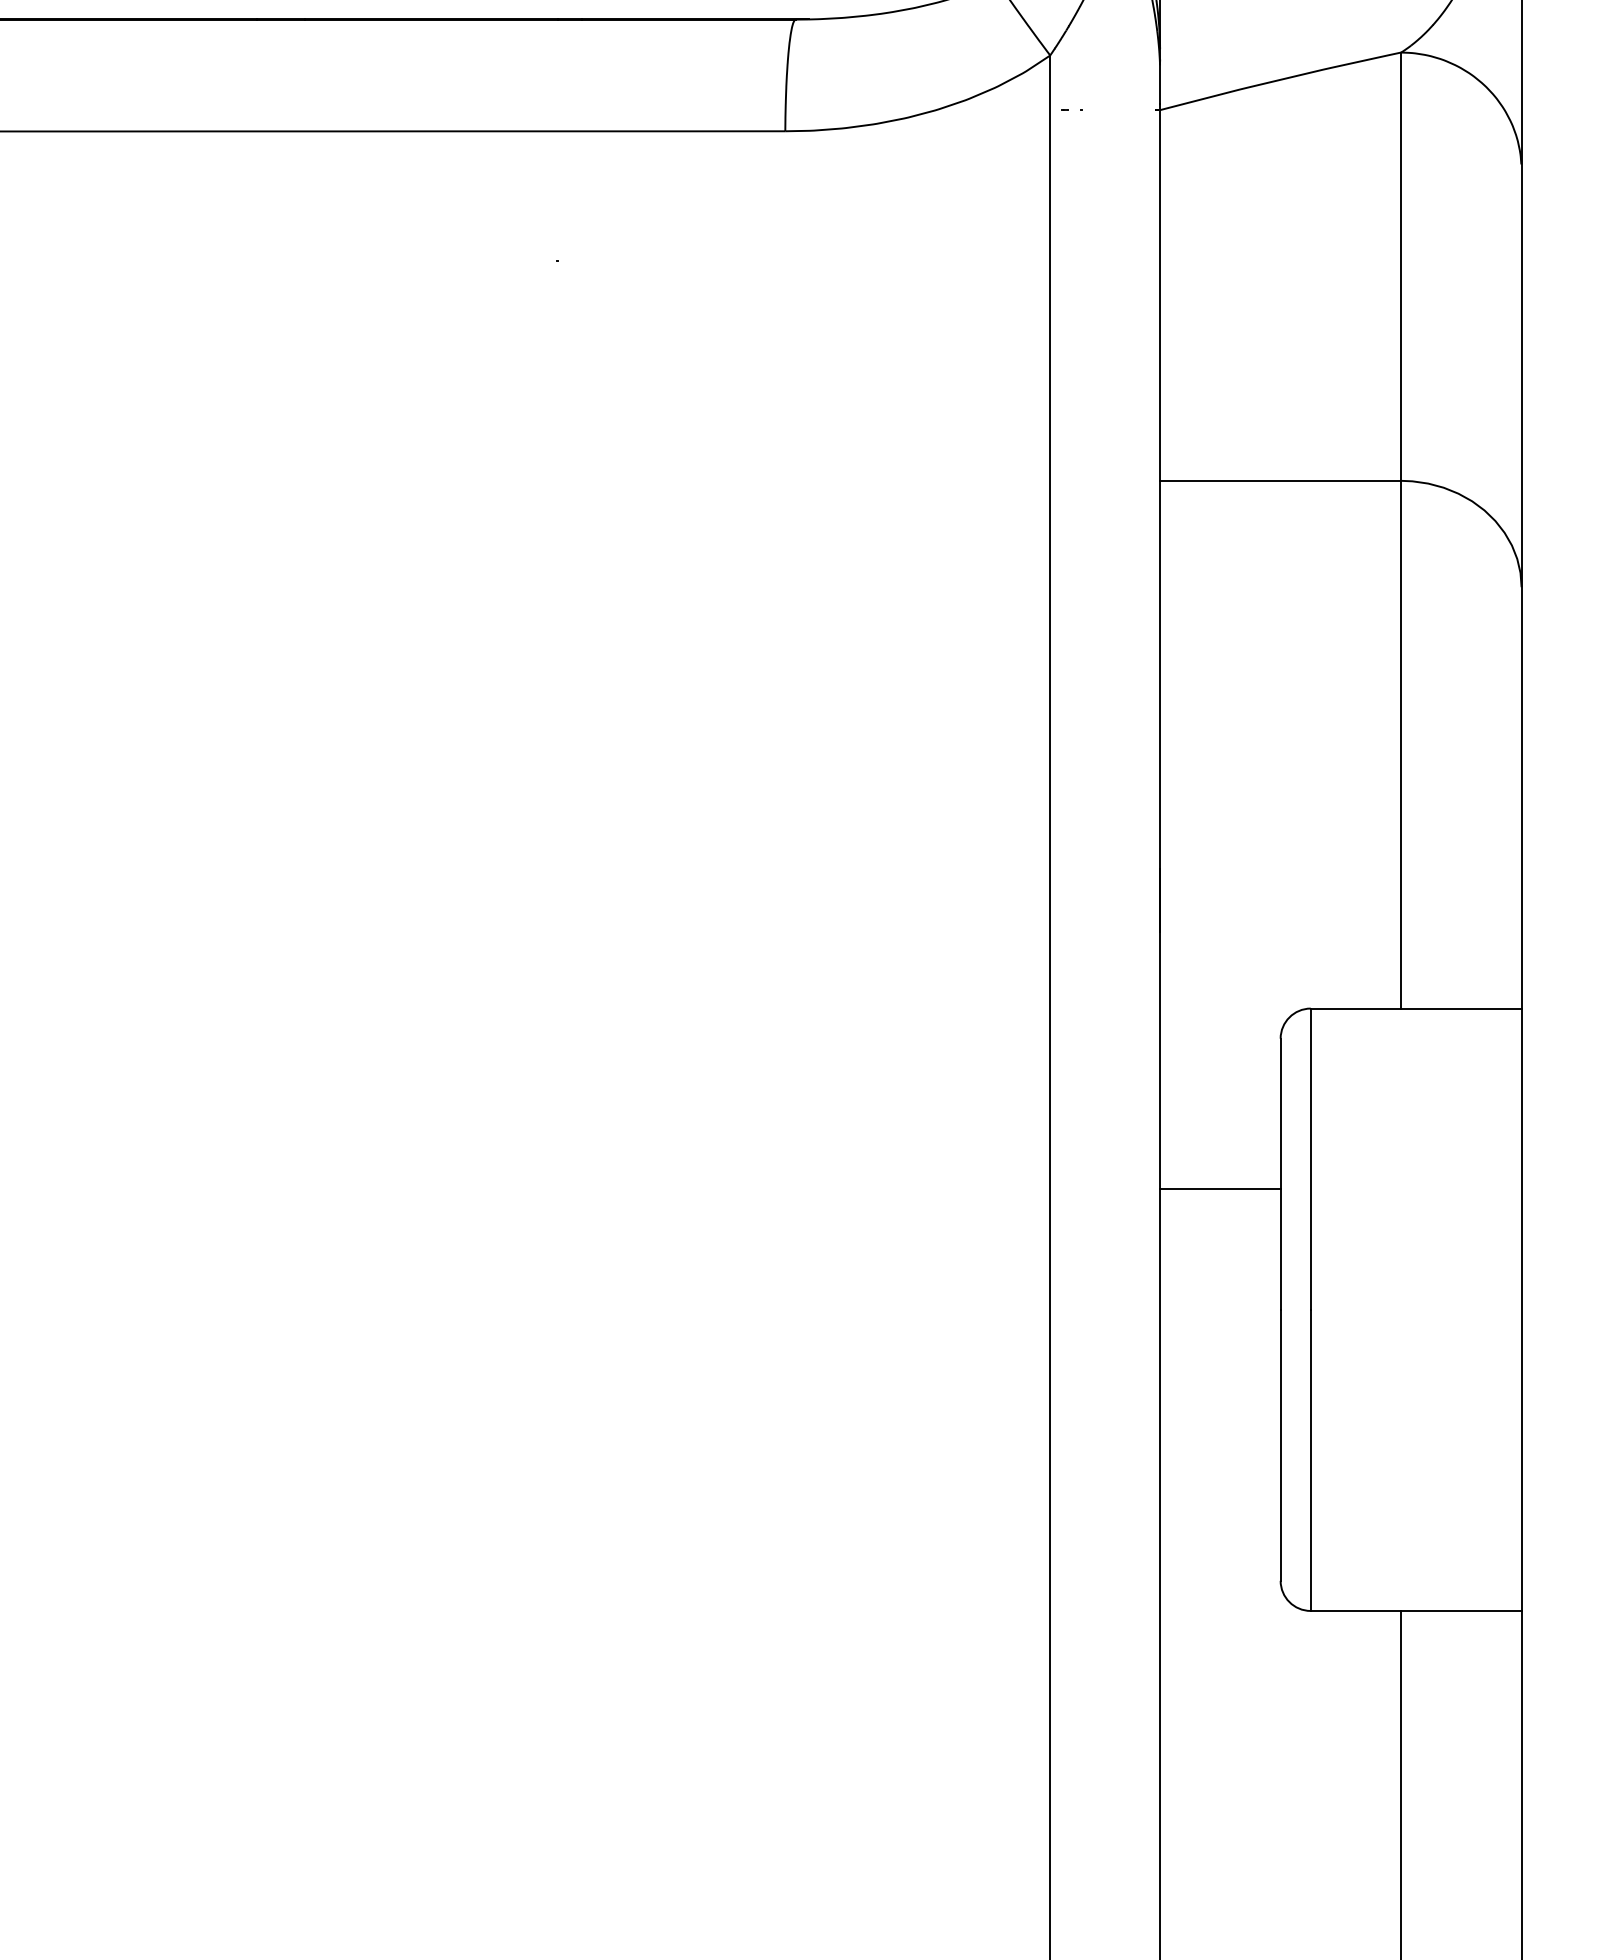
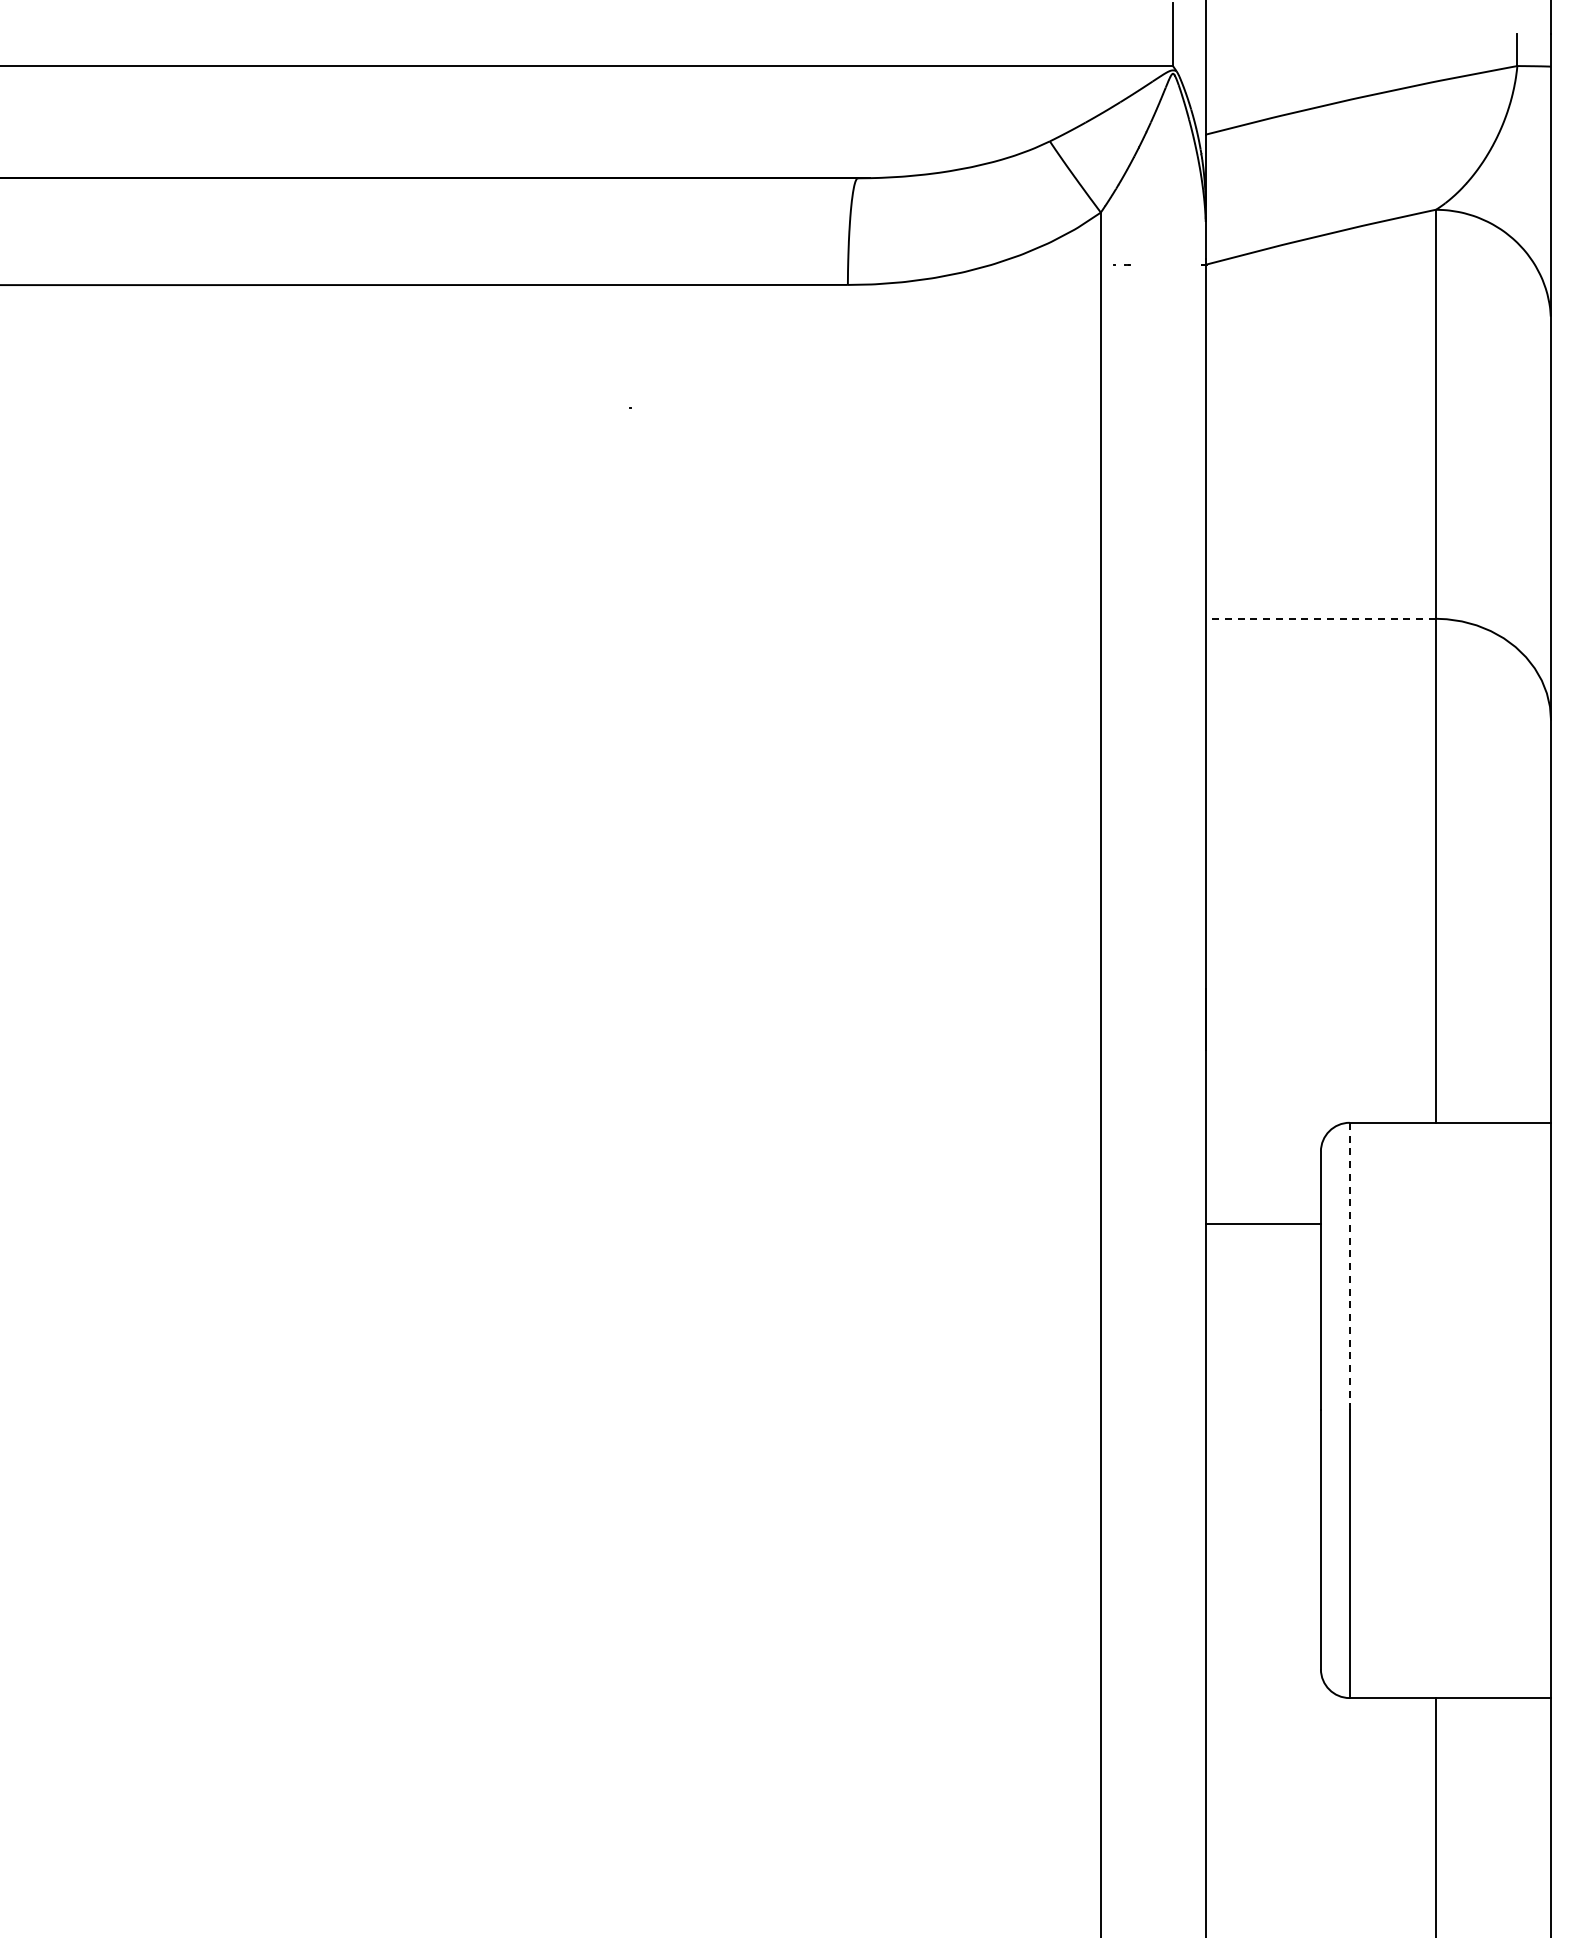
line: (1280, 480) -> (1320, 618), solid -> dashed
line: (1310, 1159) -> (1349, 1266), solid -> dashed
line: (1219, 1188) -> (1262, 1223), moved

